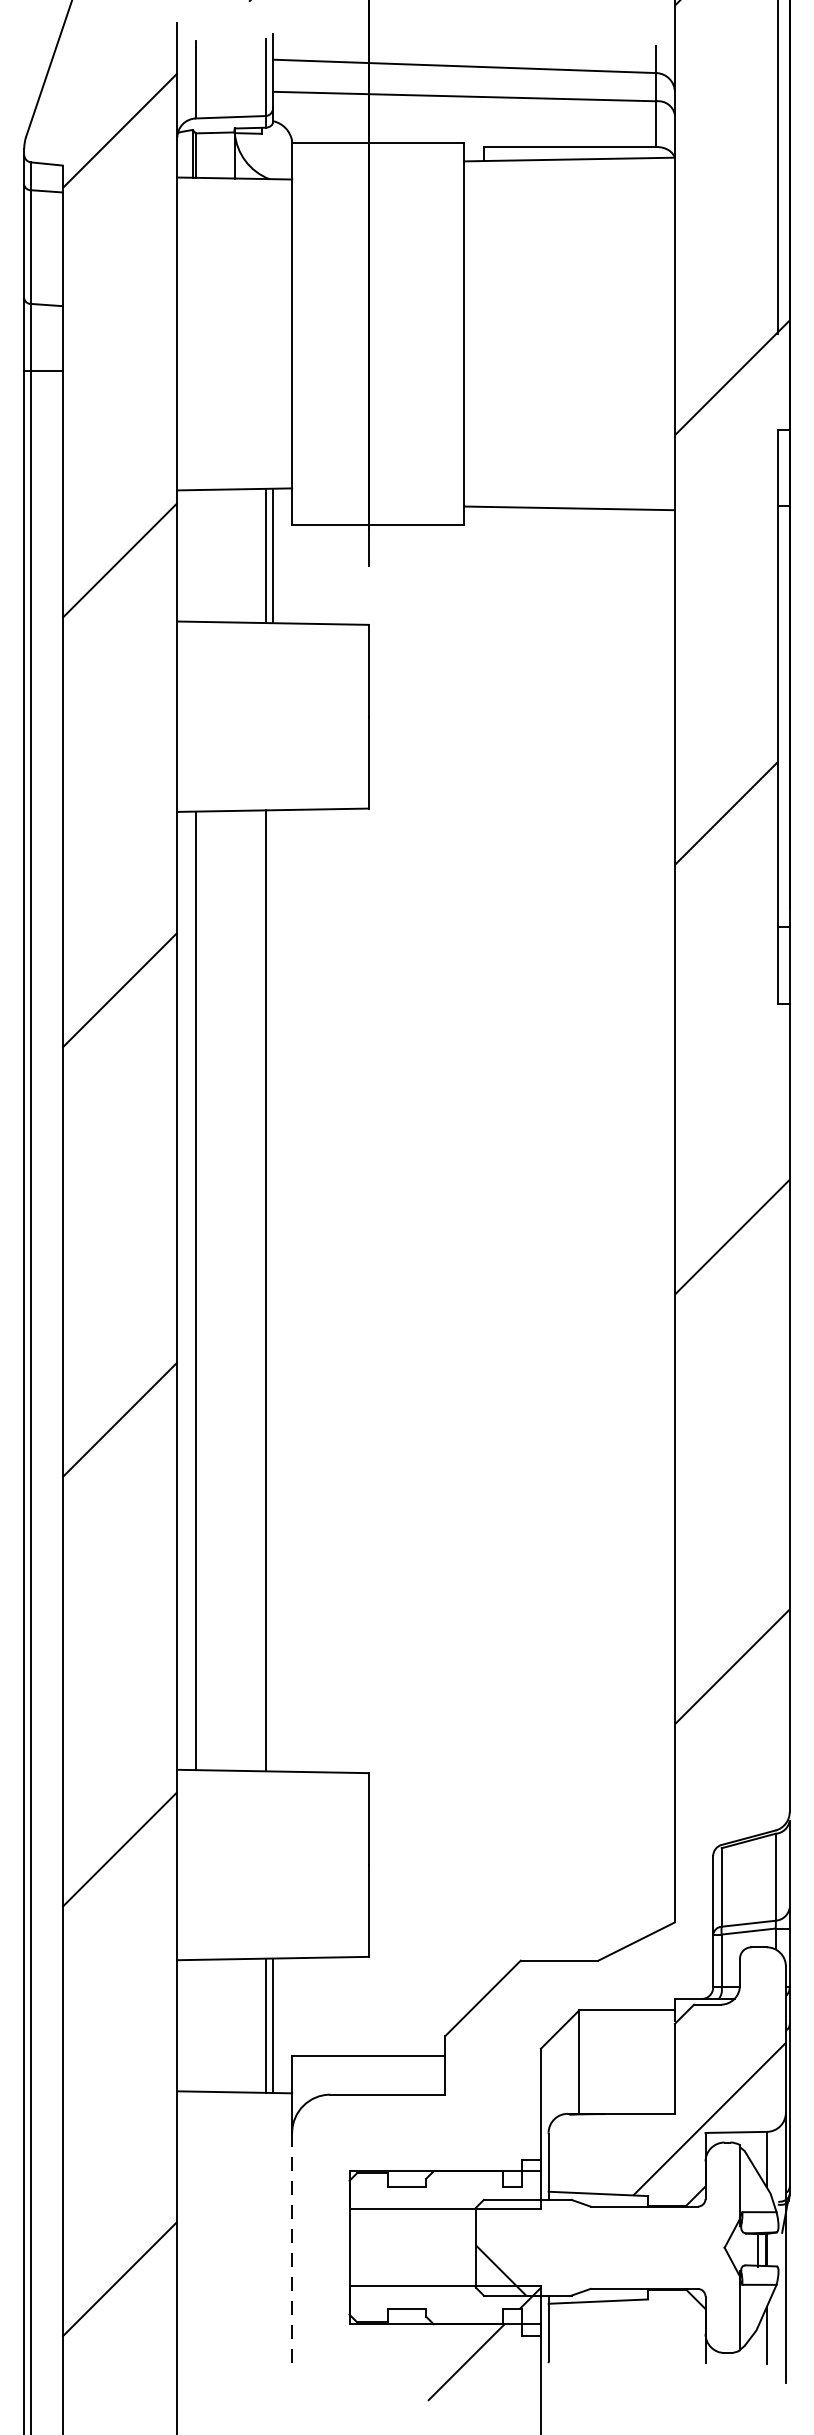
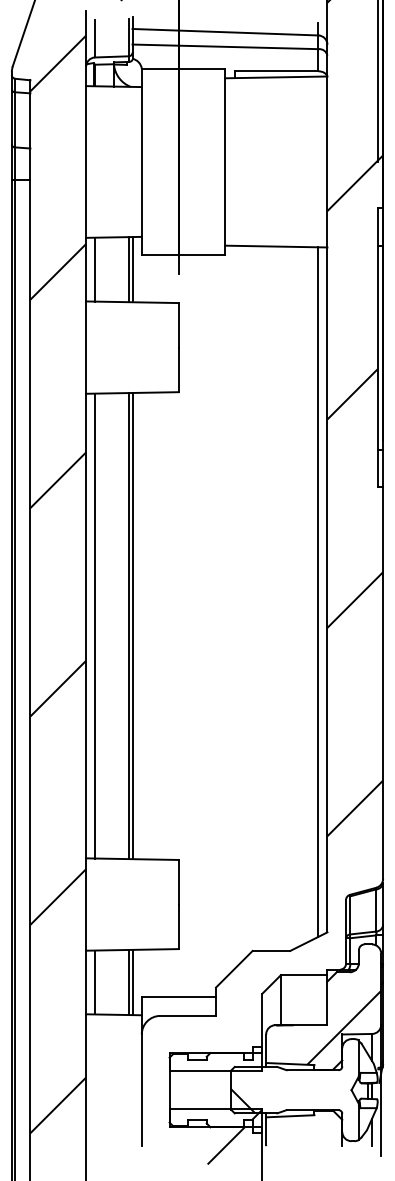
line: (196, 555) -> (95, 269), added
line: (656, 1219) -> (318, 591), added
line: (272, 1289) -> (132, 625), added
line: (196, 2025) -> (95, 982), added
line: (291, 2248) -> (141, 1090), dashed -> solid

